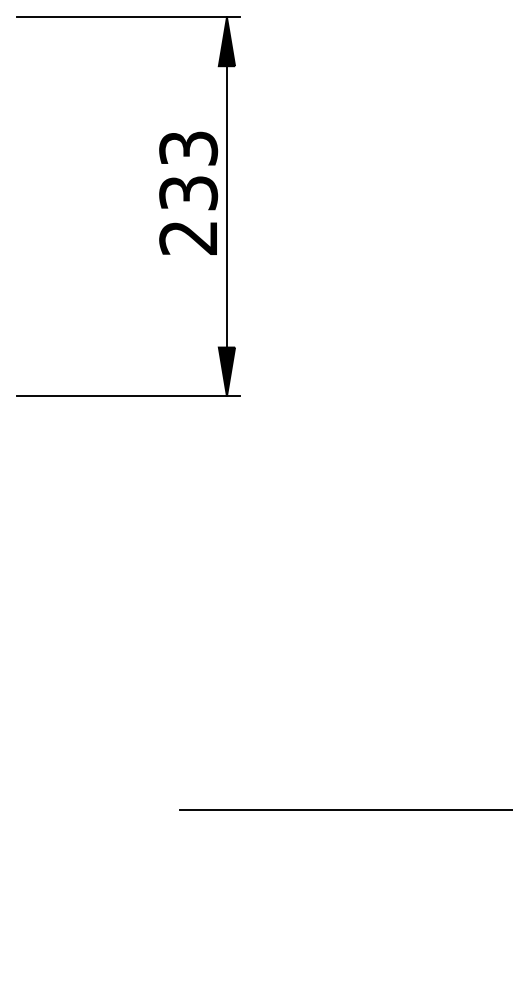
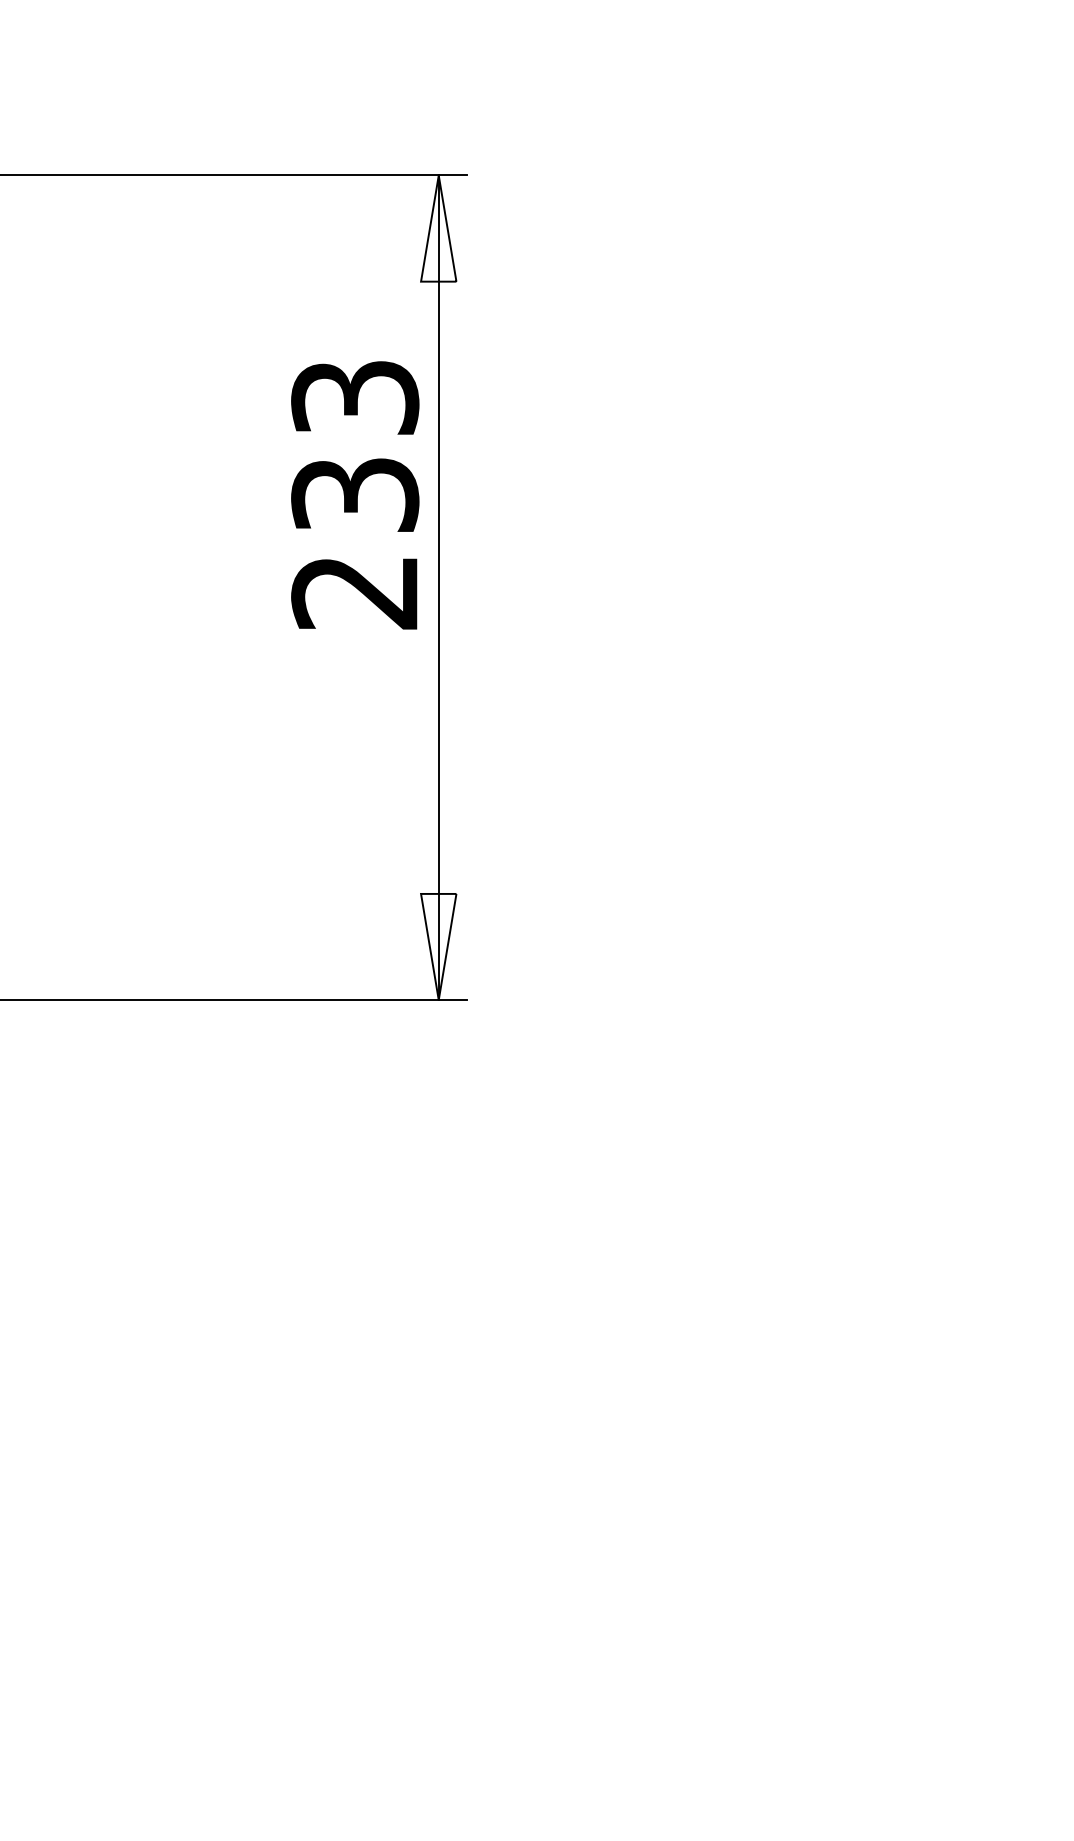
fill: (226, 41) -> (437, 227), removed
text: (188, 192) -> (355, 493), moved
fill: (226, 371) -> (437, 946), removed

